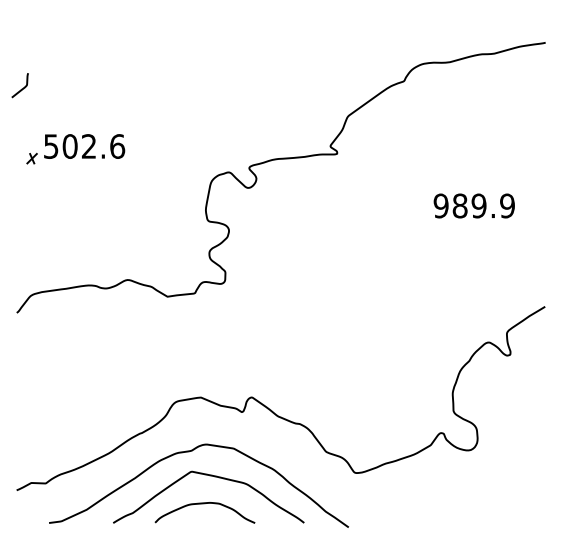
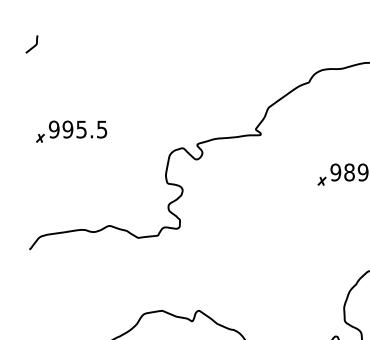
curve: (21, 88) -> (32, 46), moved
text: (84, 146) -> (78, 129), 502.6 -> 995.5
part: (421, 217) -> (321, 180), added

